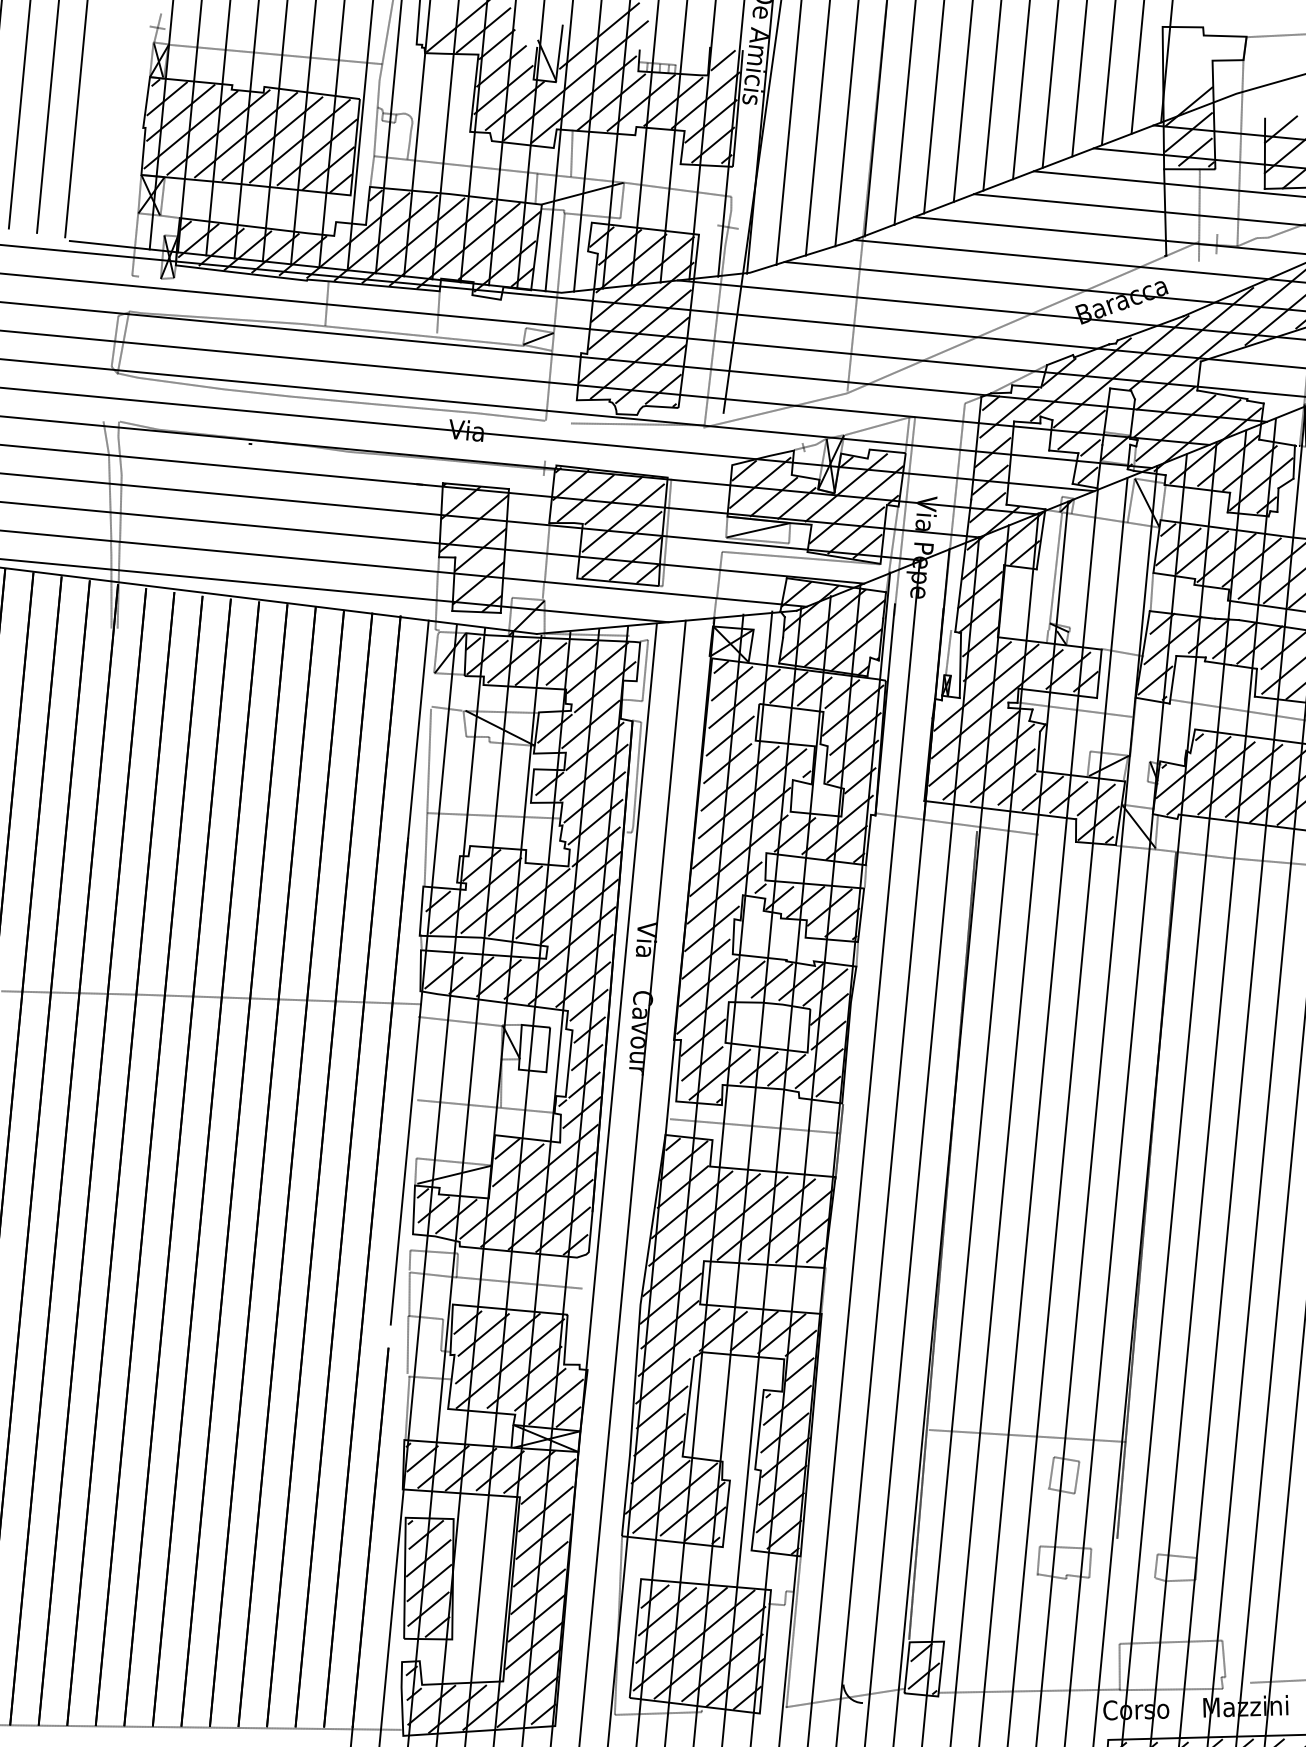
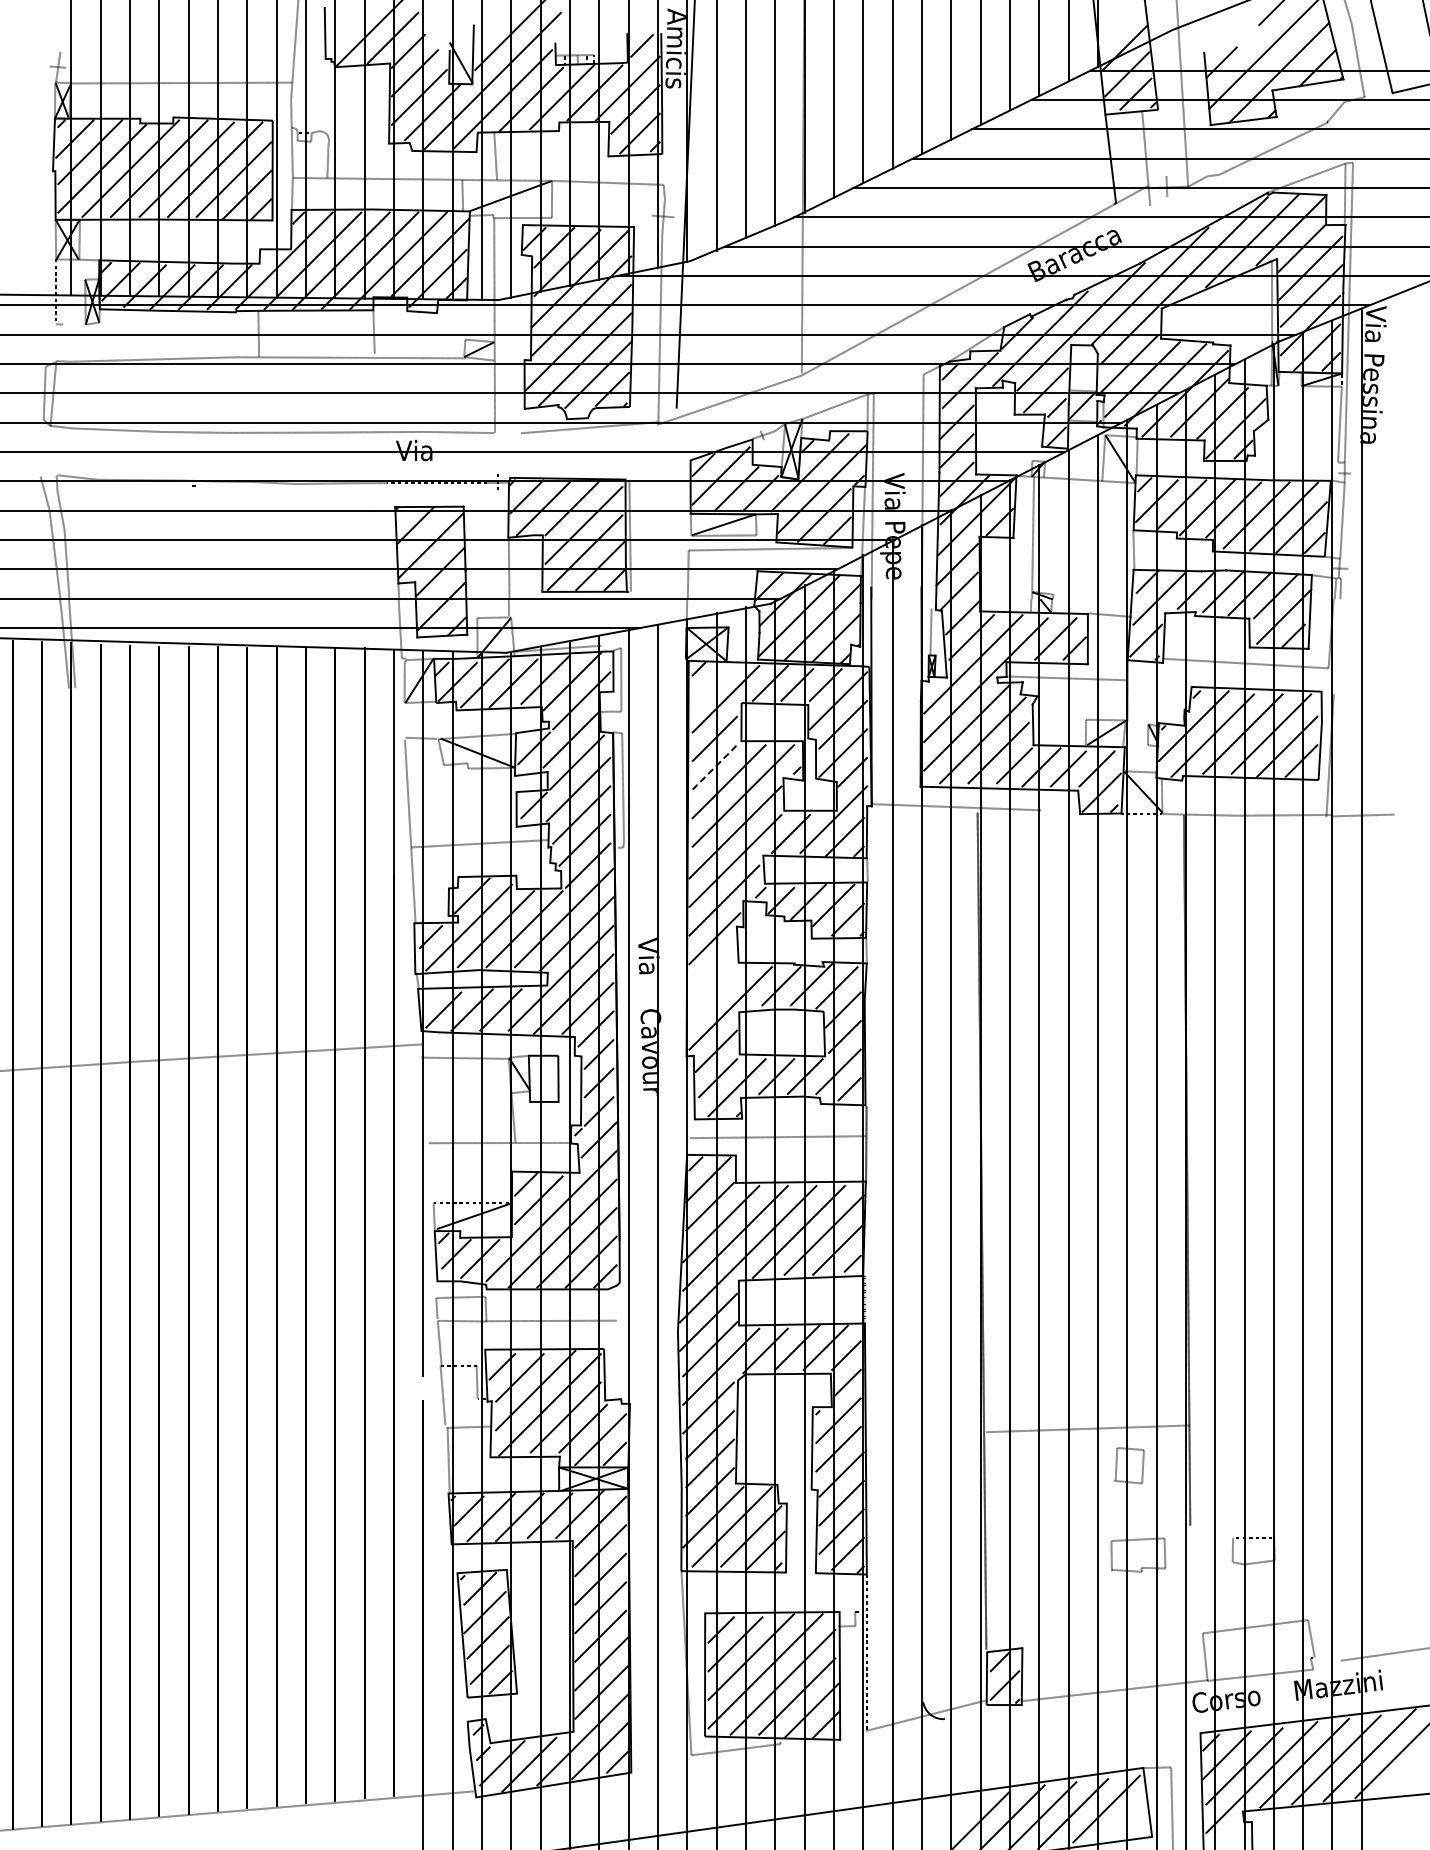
line: (731, 683) -> (711, 684), removed
line: (728, 763) -> (715, 767), solid -> dashed
line: (705, 959) -> (711, 970), removed
line: (708, 982) -> (716, 994), removed

